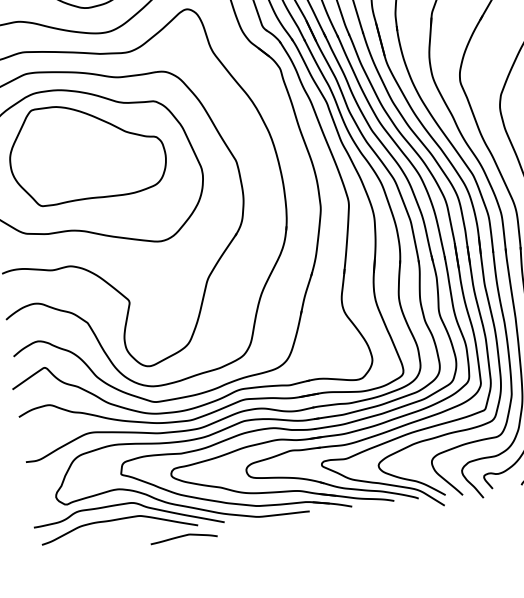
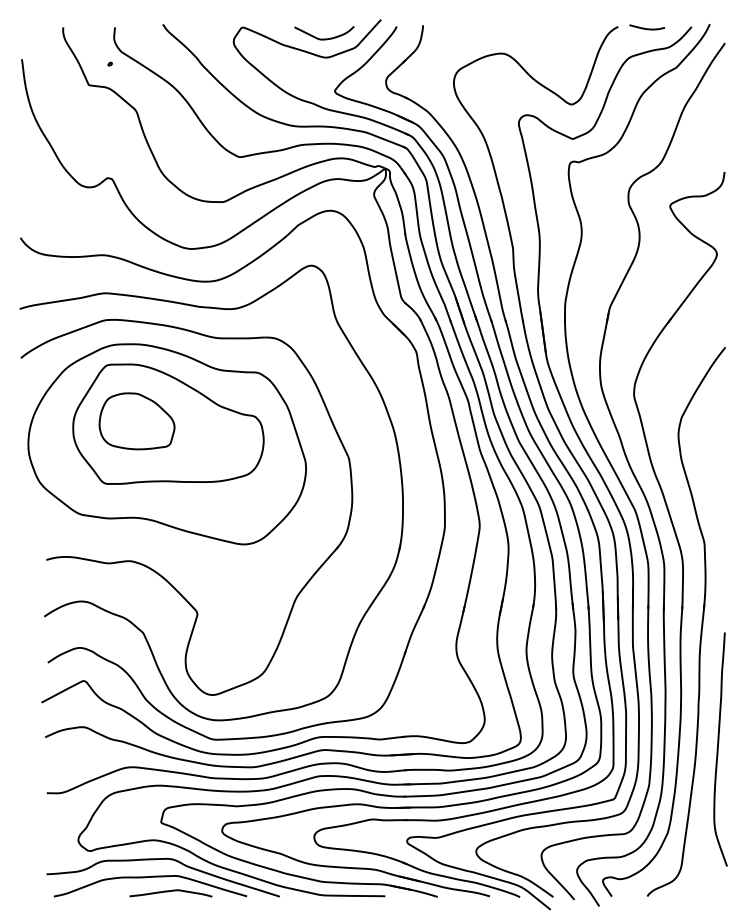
part: (60, 152) -> (136, 421), added
curve: (183, 536) -> (170, 891), moved

